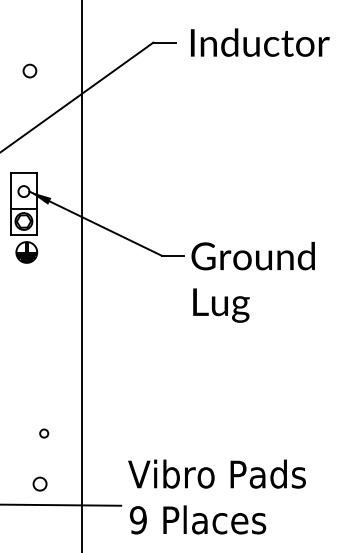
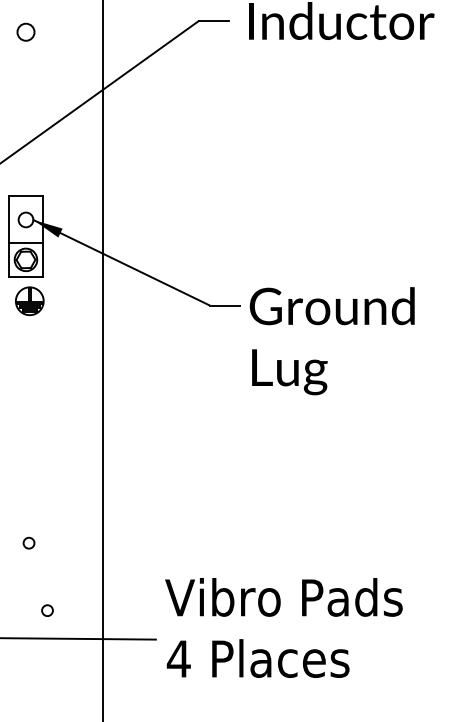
circle: (29, 70) -> (25, 31), moved
circle: (44, 433) -> (29, 543), moved
circle: (39, 483) -> (46, 609), size x0.62
text: (138, 520) -> (179, 659), 9 -> 4

